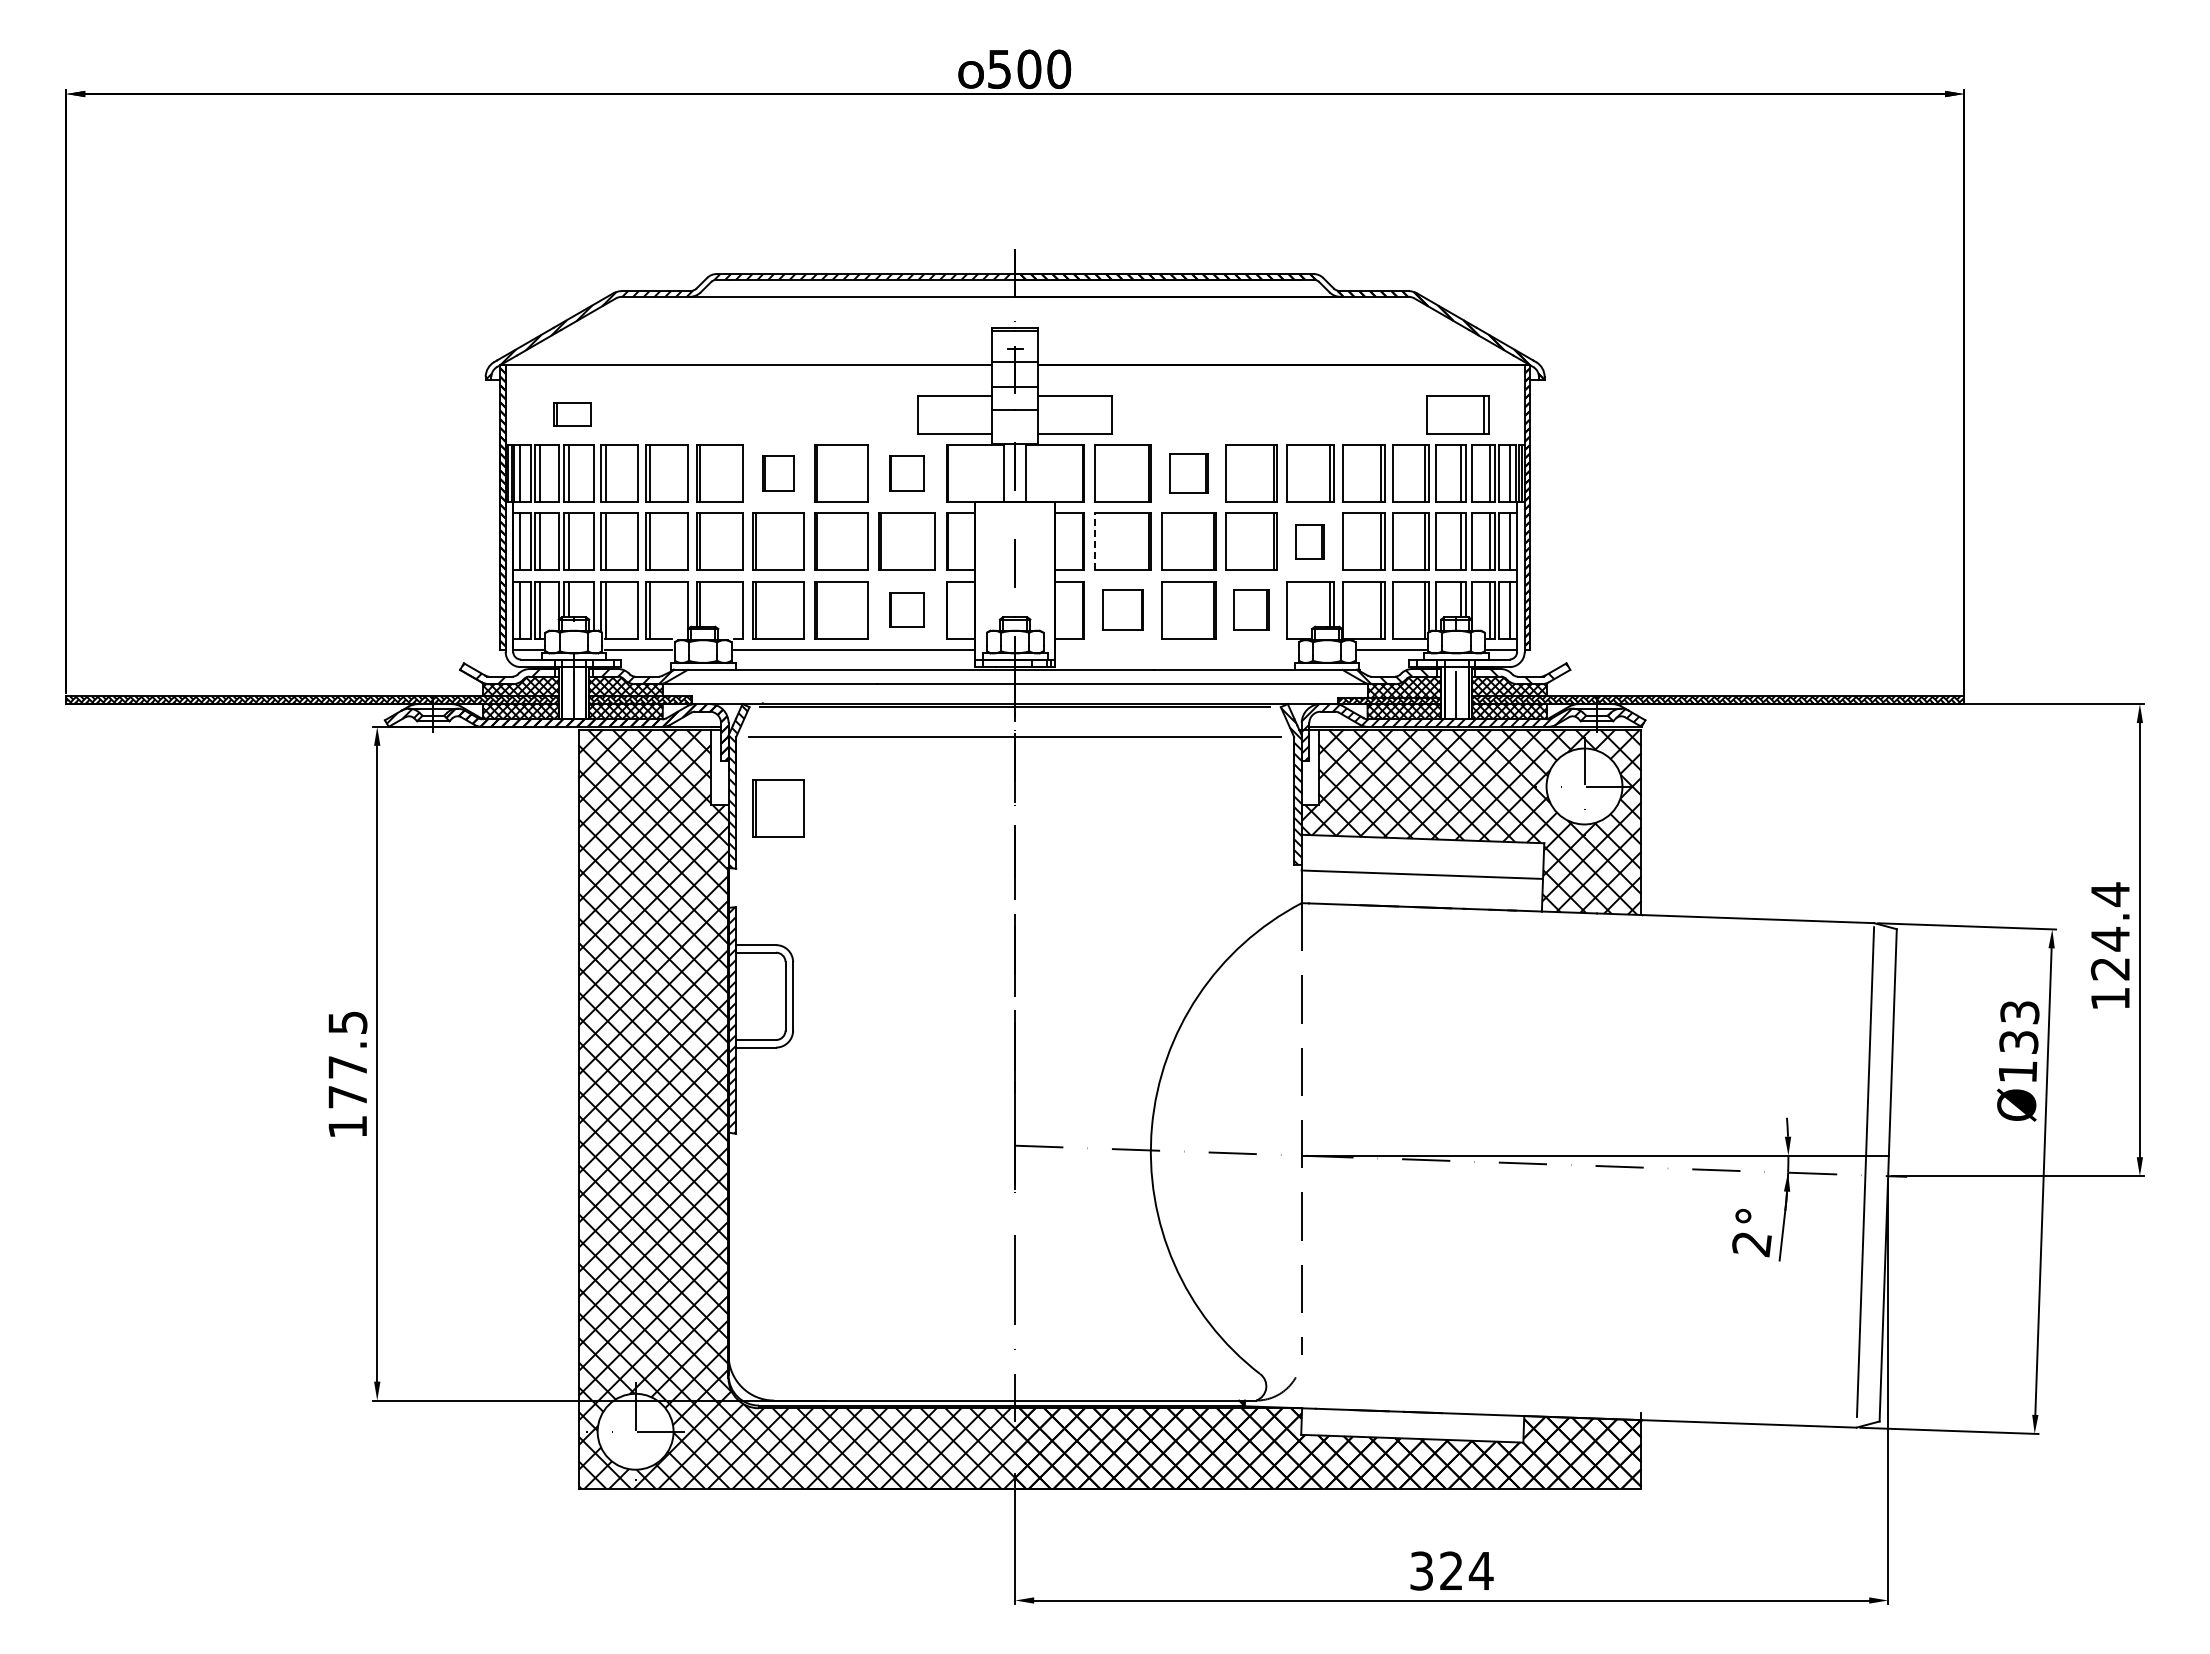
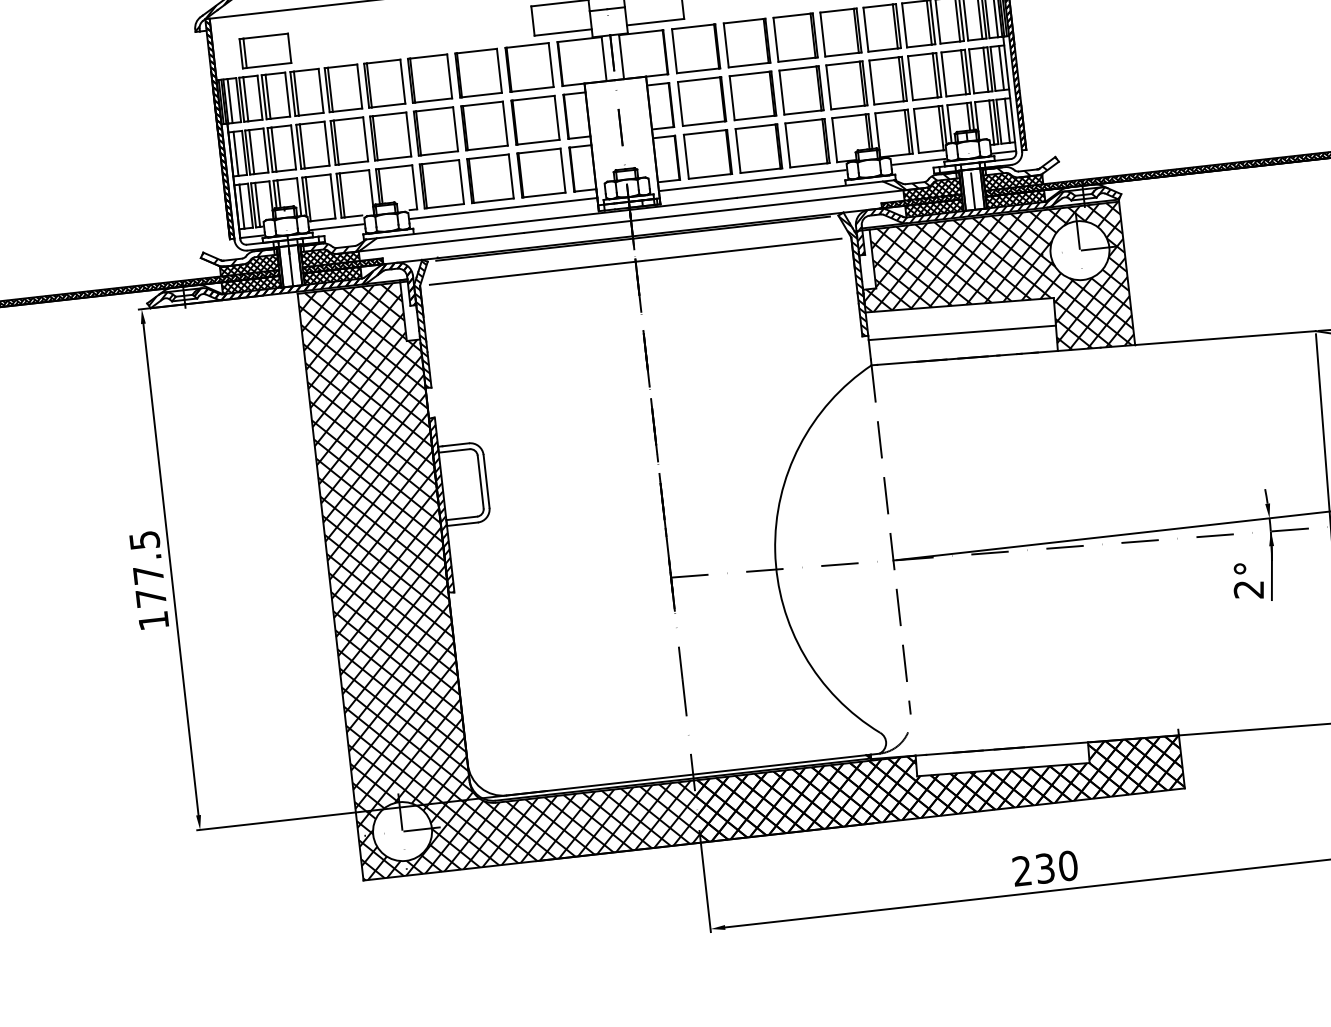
part: (572, 414) -> (265, 50), size x1.67
part: (778, 473) -> (429, 78), size x1.67
part: (906, 473) -> (528, 67), size x1.67
part: (1188, 473) -> (746, 43), size x1.43
line: (1094, 541) -> (680, 103), dashed -> solid
part: (1310, 541) -> (846, 85), size x1.67
part: (906, 610) -> (540, 173), size x1.67
part: (1122, 610) -> (707, 154), size x1.43
part: (1251, 610) -> (807, 143), size x1.43
line: (1175, 650) -> (752, 180), added
part: (778, 808) -> (458, 337), removed
text: (1451, 1570) -> (1045, 868), 324 -> 230

